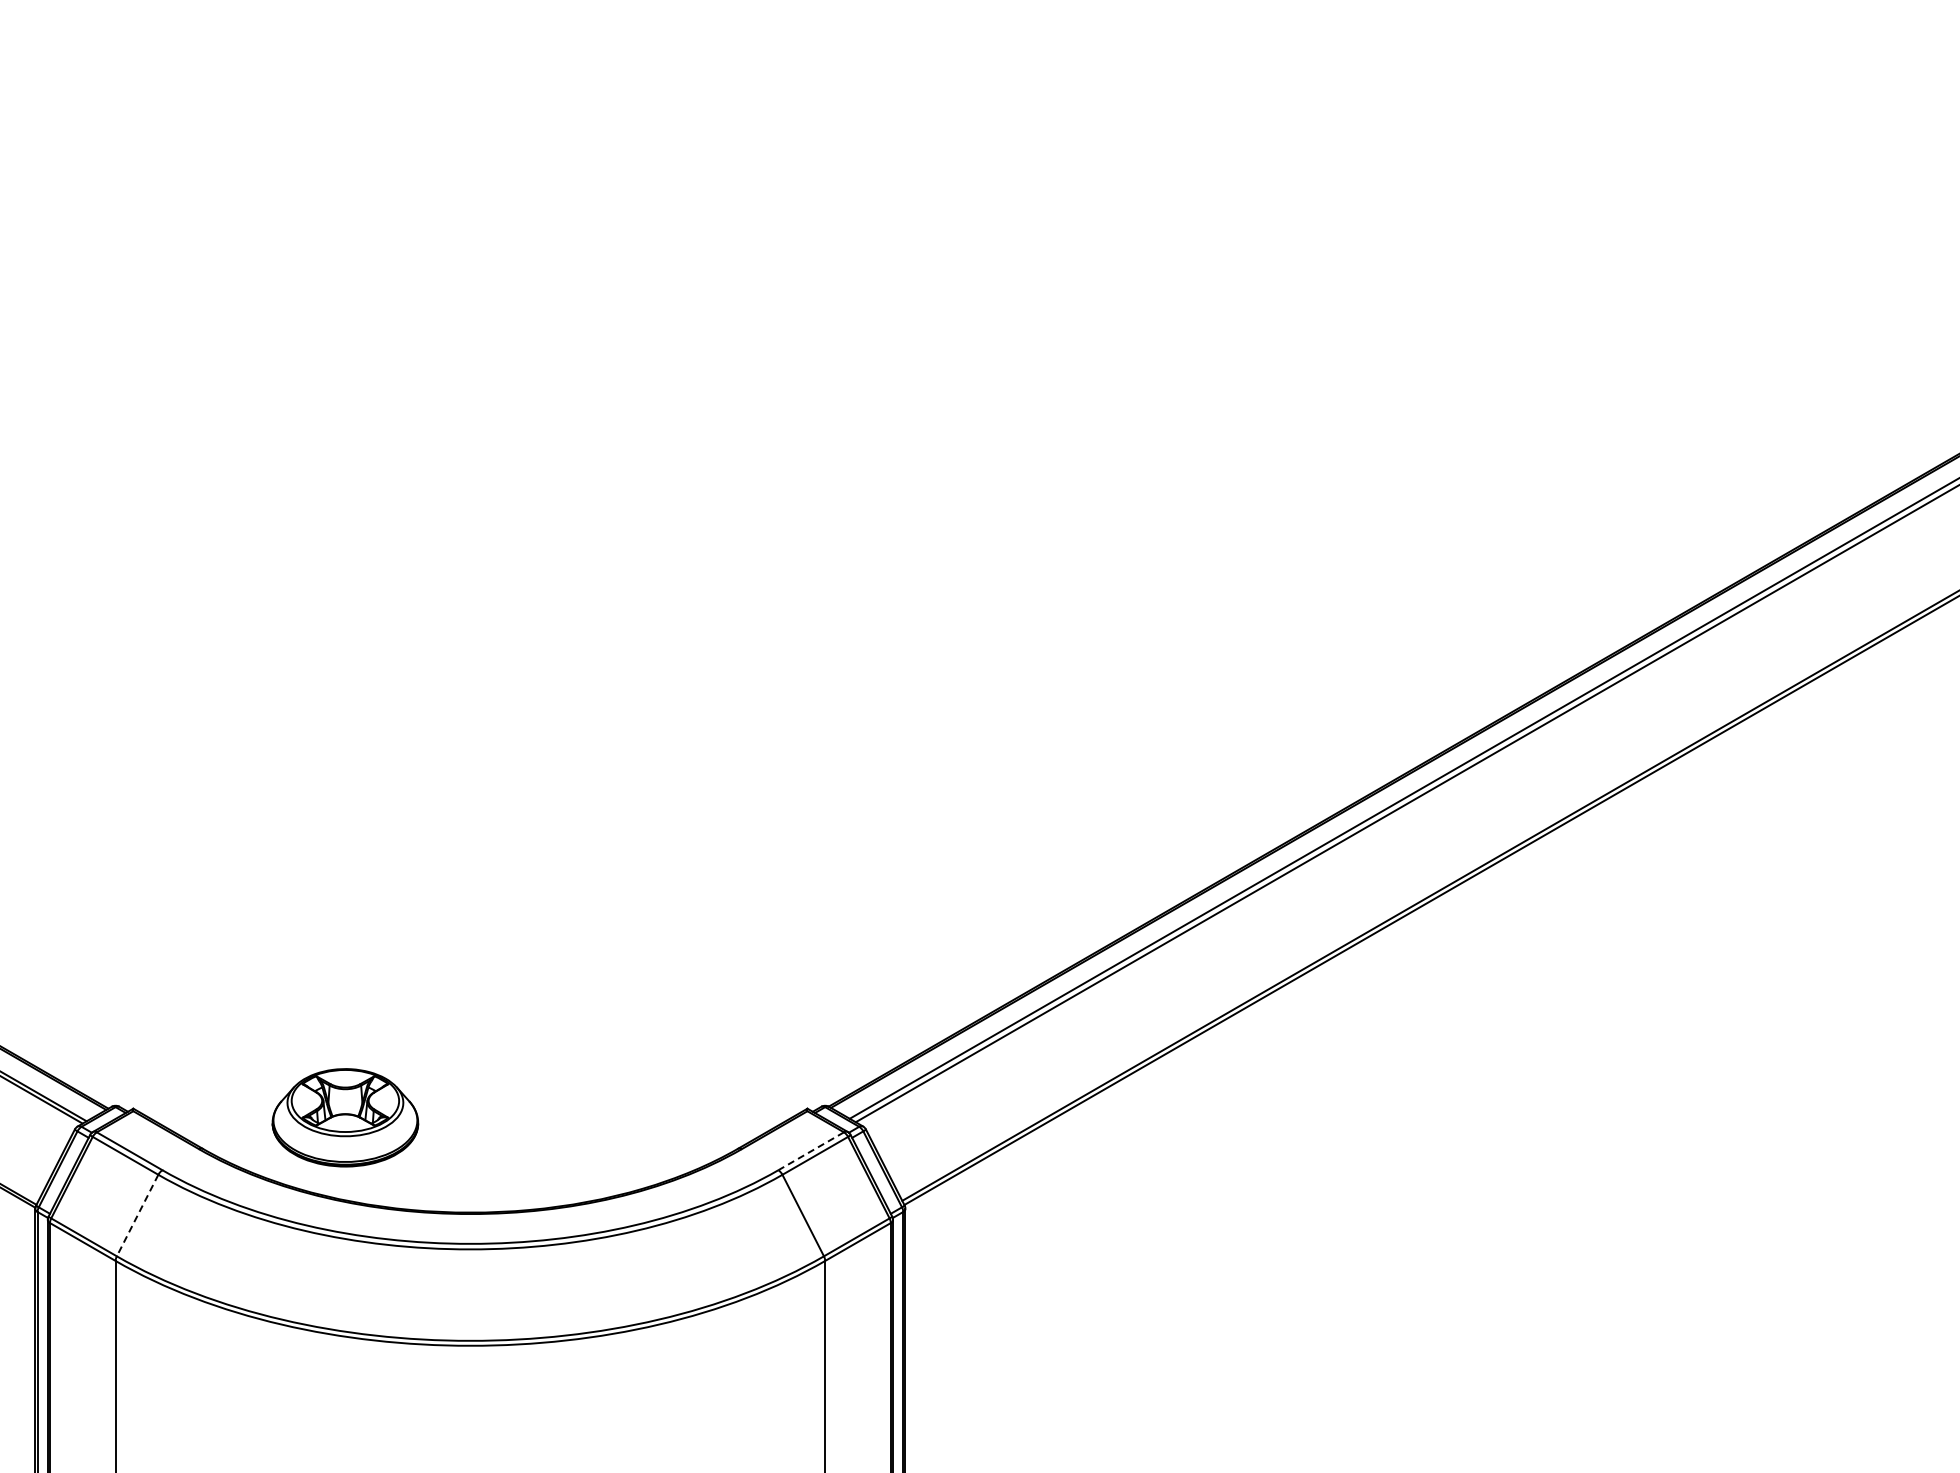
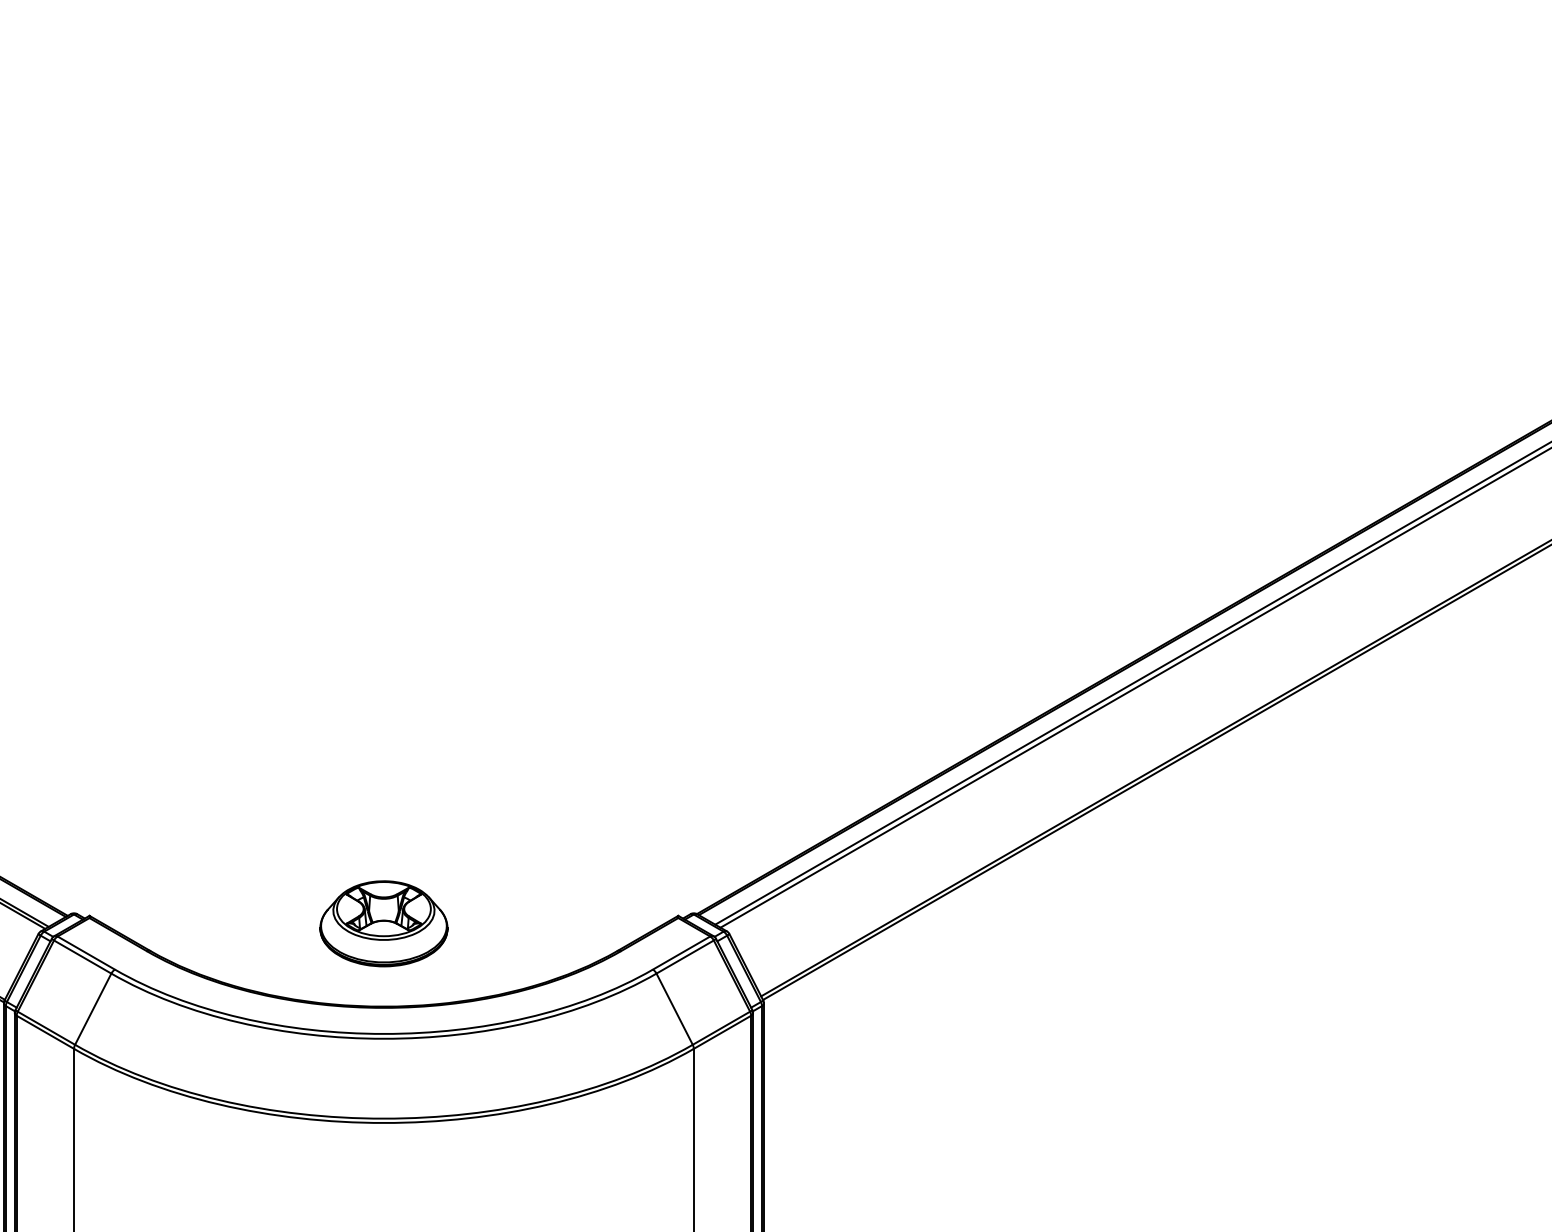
part: (345, 1117) -> (384, 923), moved
line: (811, 1151) -> (681, 953), dashed -> solid
line: (137, 1215) -> (93, 1009), dashed -> solid

